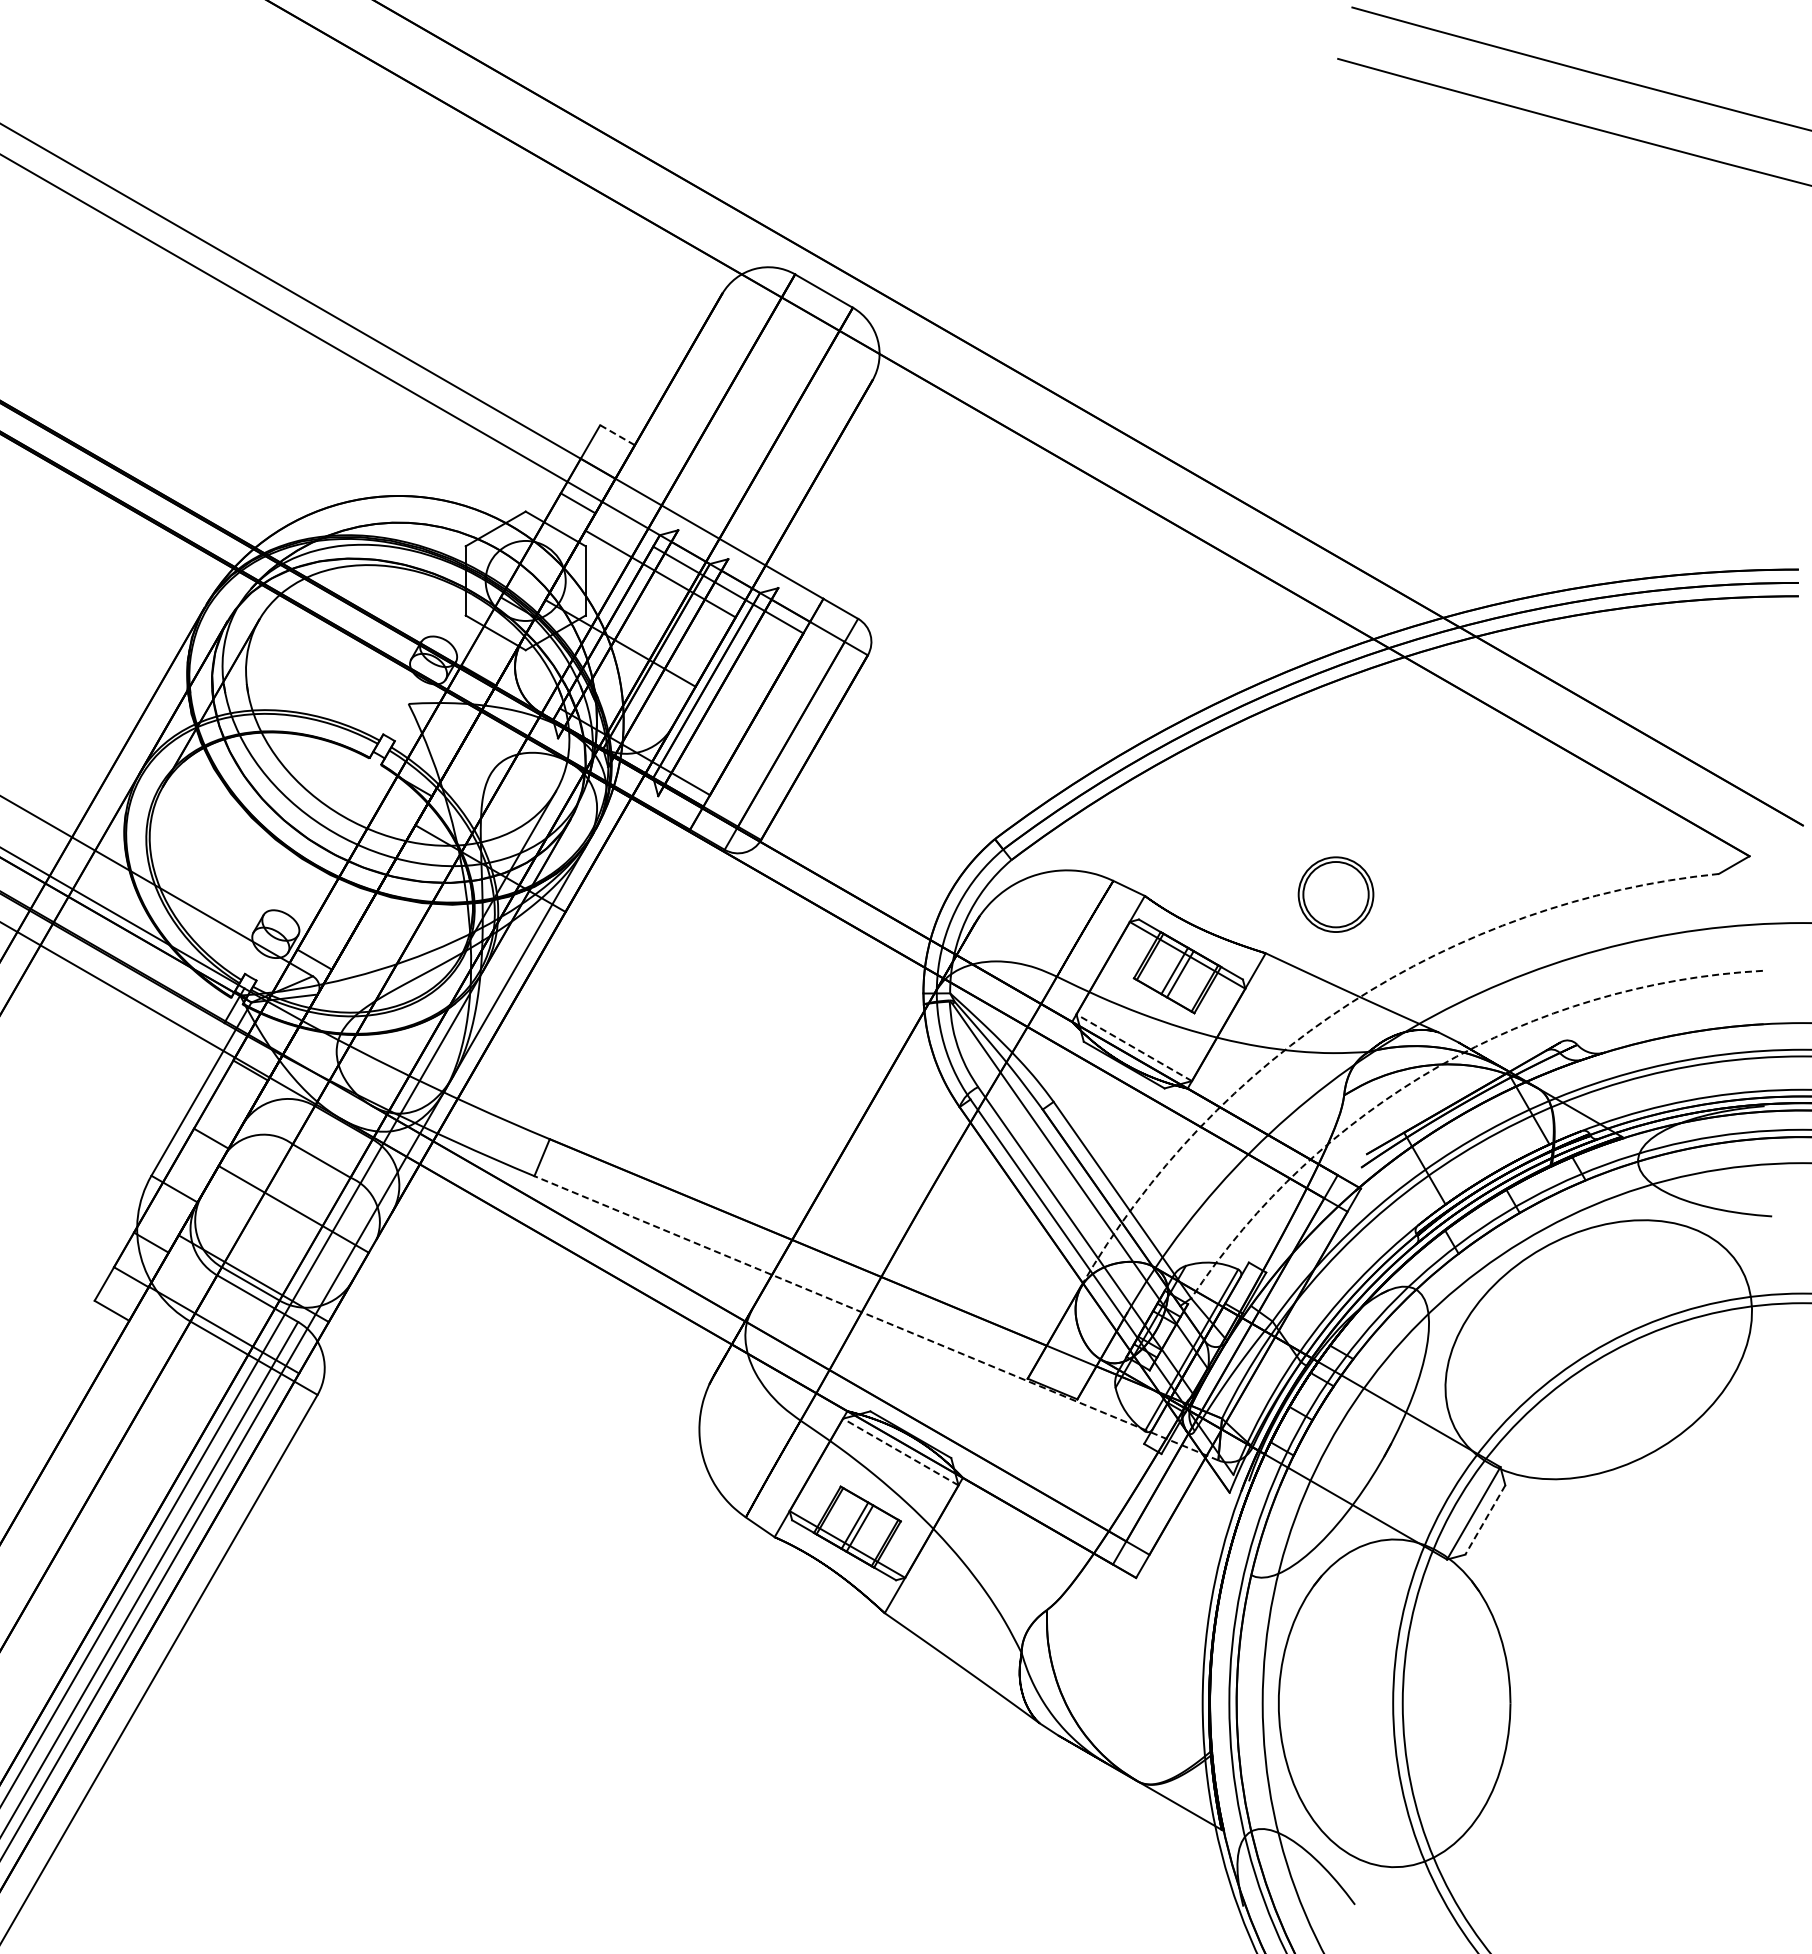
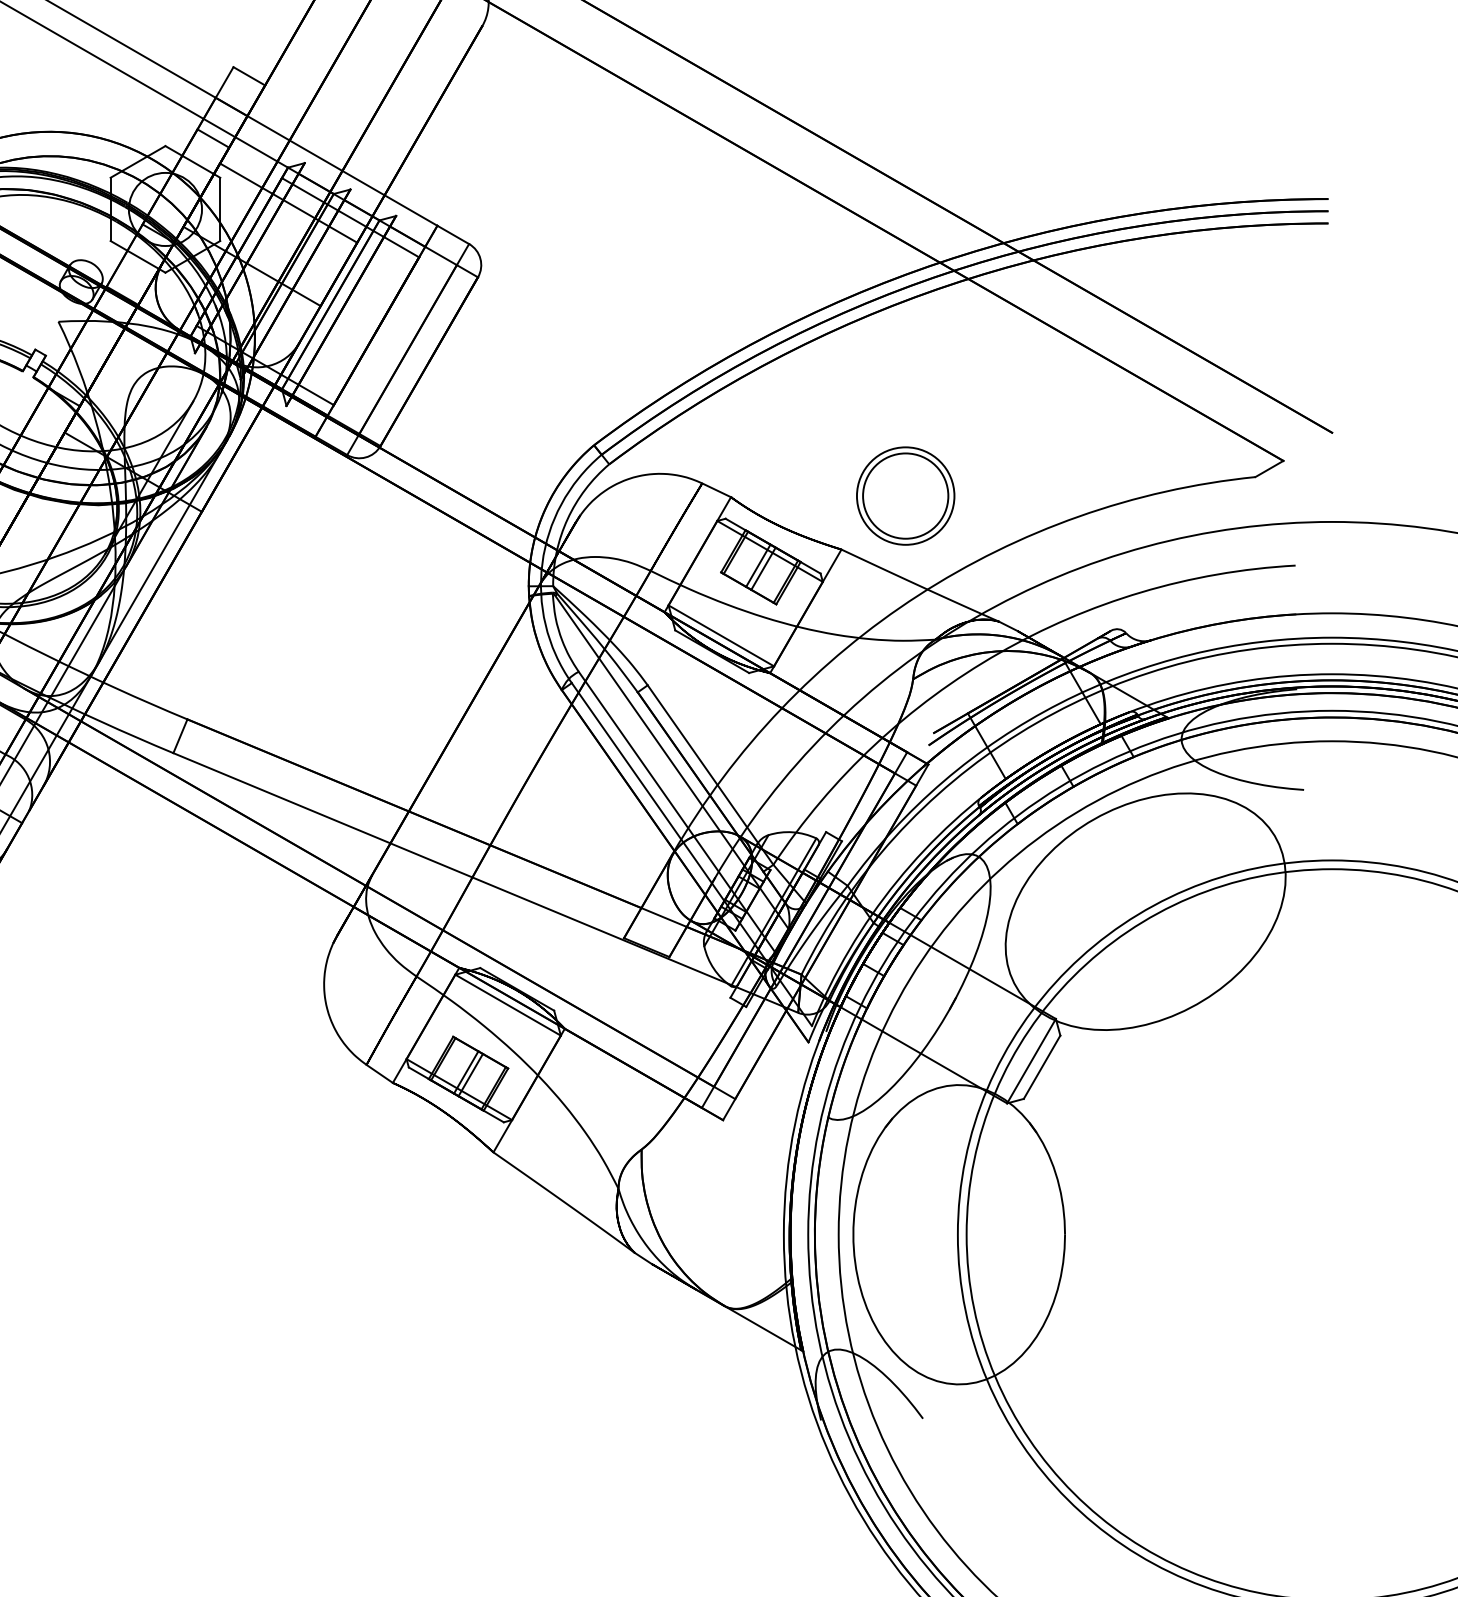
line: (617, 434) -> (249, 75), dashed -> solid
part: (1335, 894) -> (905, 495), size x1.43
arc: (1350, 1003) -> (918, 595), dashed -> solid
line: (1134, 1047) -> (721, 635), dashed -> solid
arc: (1438, 1066) -> (999, 652), dashed -> solid
line: (875, 1318) -> (484, 883), dashed -> solid
line: (900, 1452) -> (507, 1005), dashed -> solid
line: (1485, 1520) -> (1042, 1067), dashed -> solid

